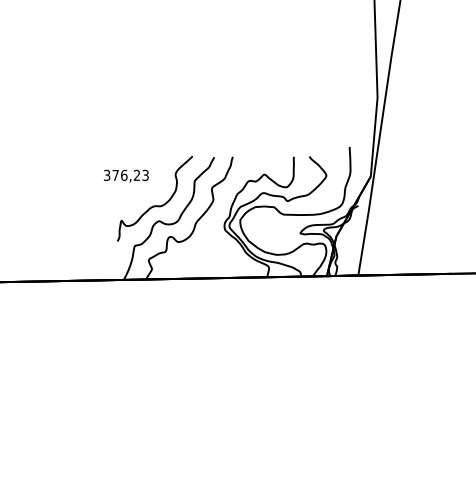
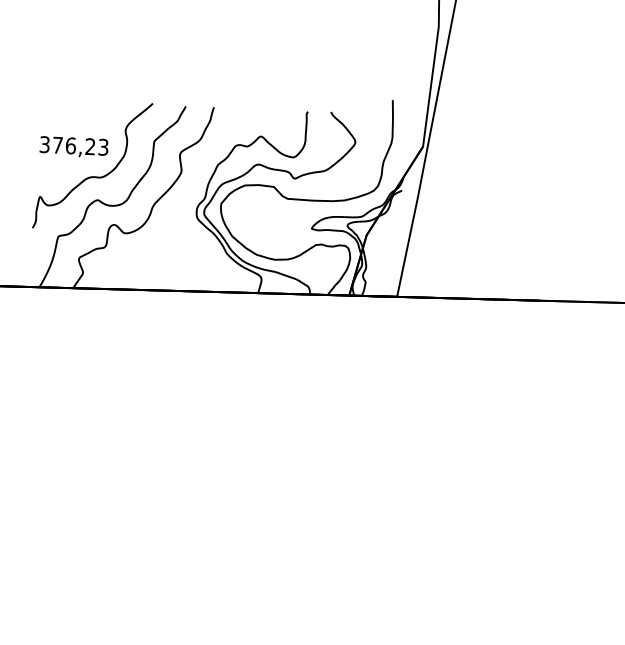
text: (126, 175) -> (74, 146), moved

